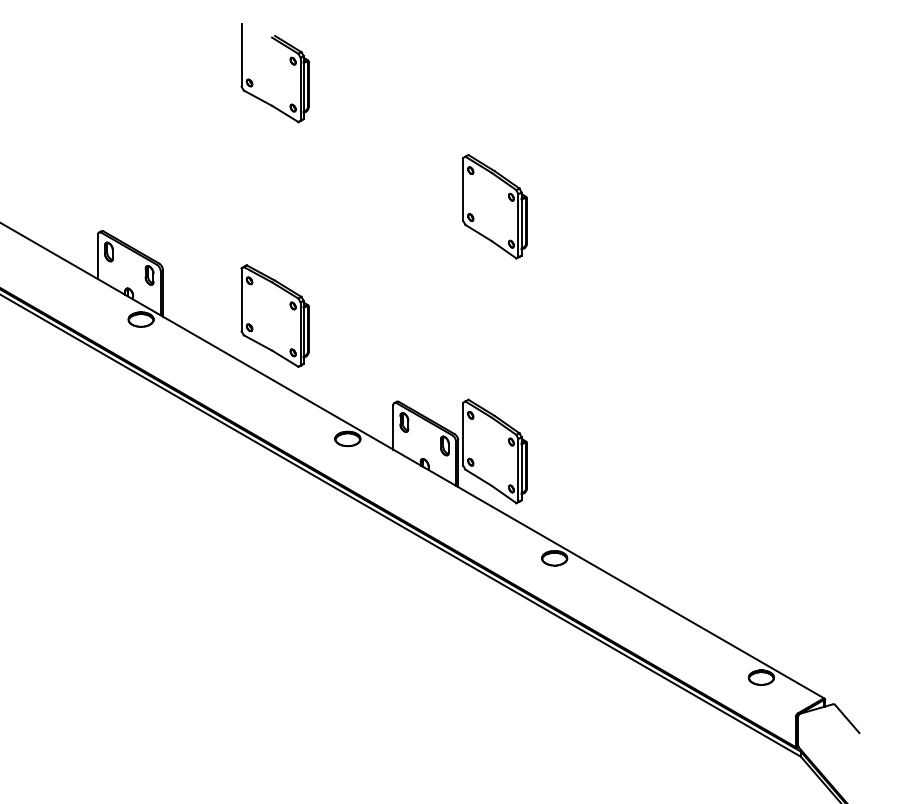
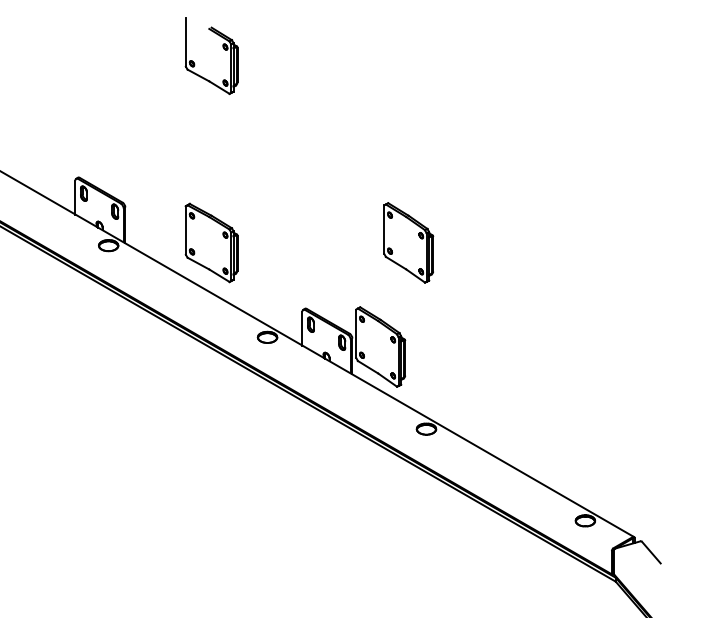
part: (494, 206) -> (408, 242), moved

